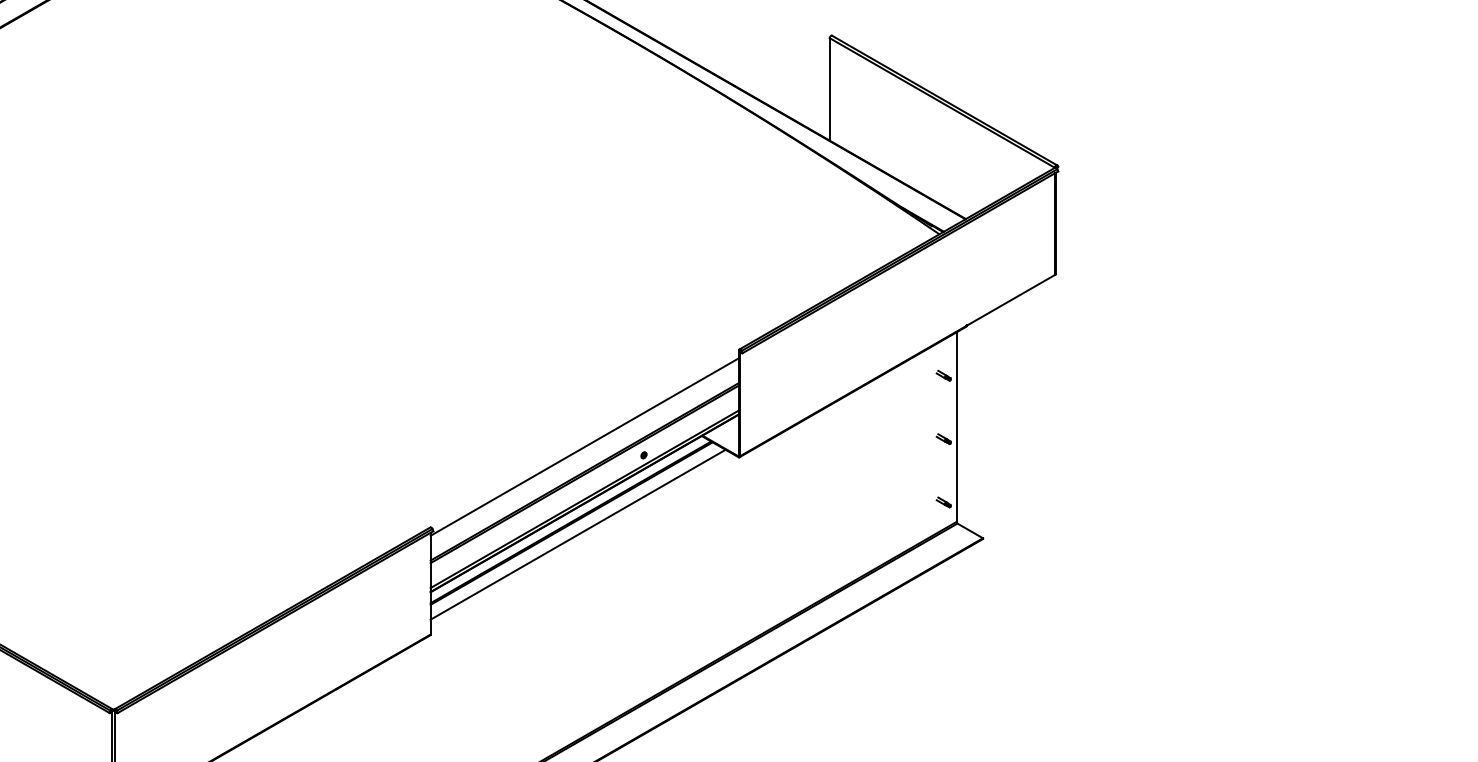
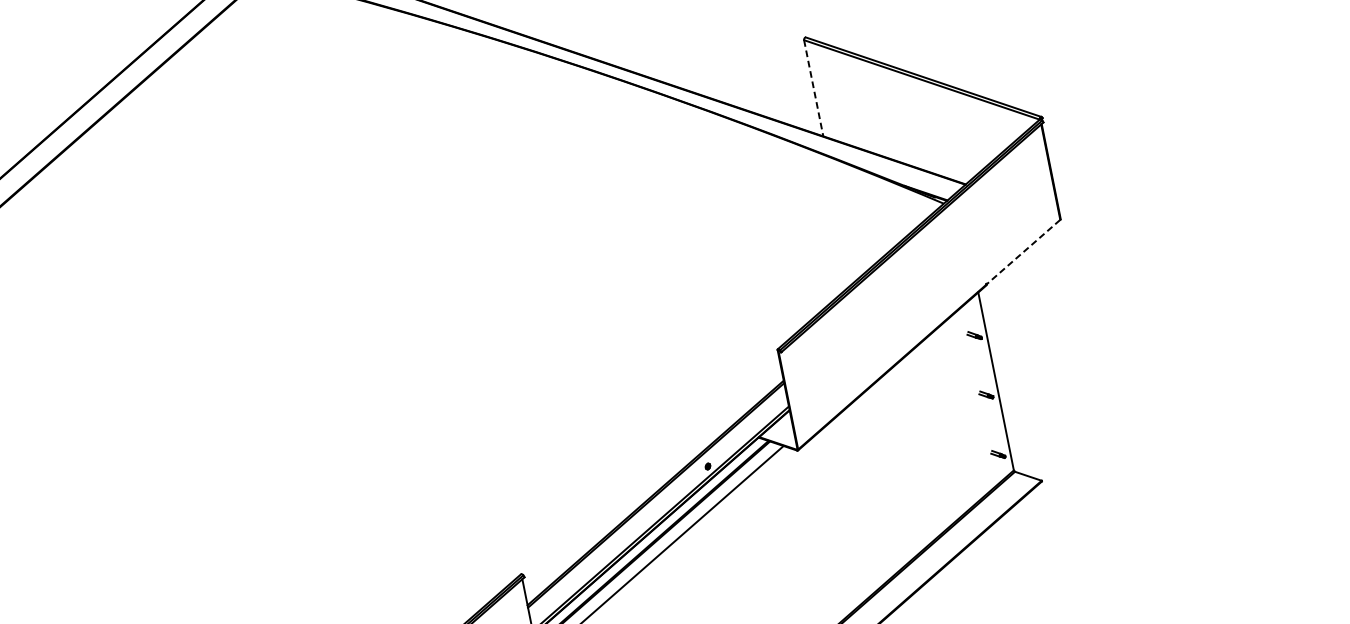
line: (829, 89) -> (813, 88), solid -> dashed
line: (1010, 300) -> (1022, 252), solid -> dashed
line: (584, 446) -> (650, 469), removed

